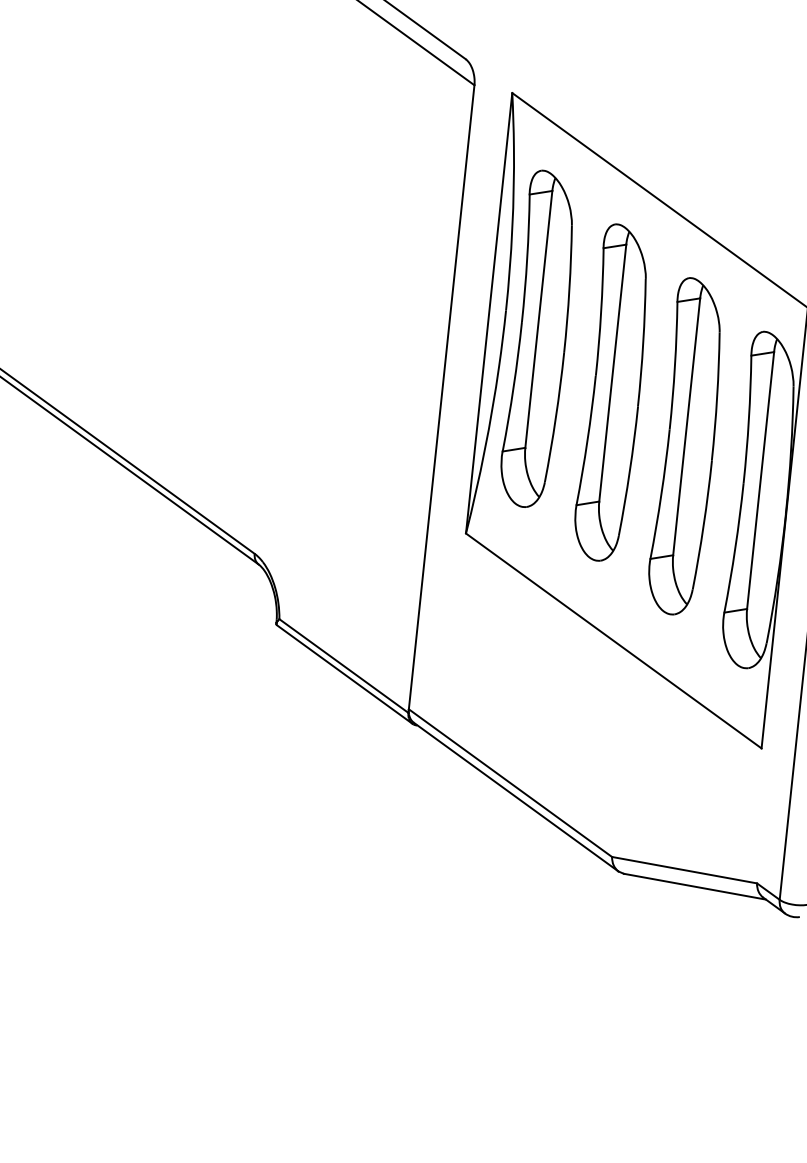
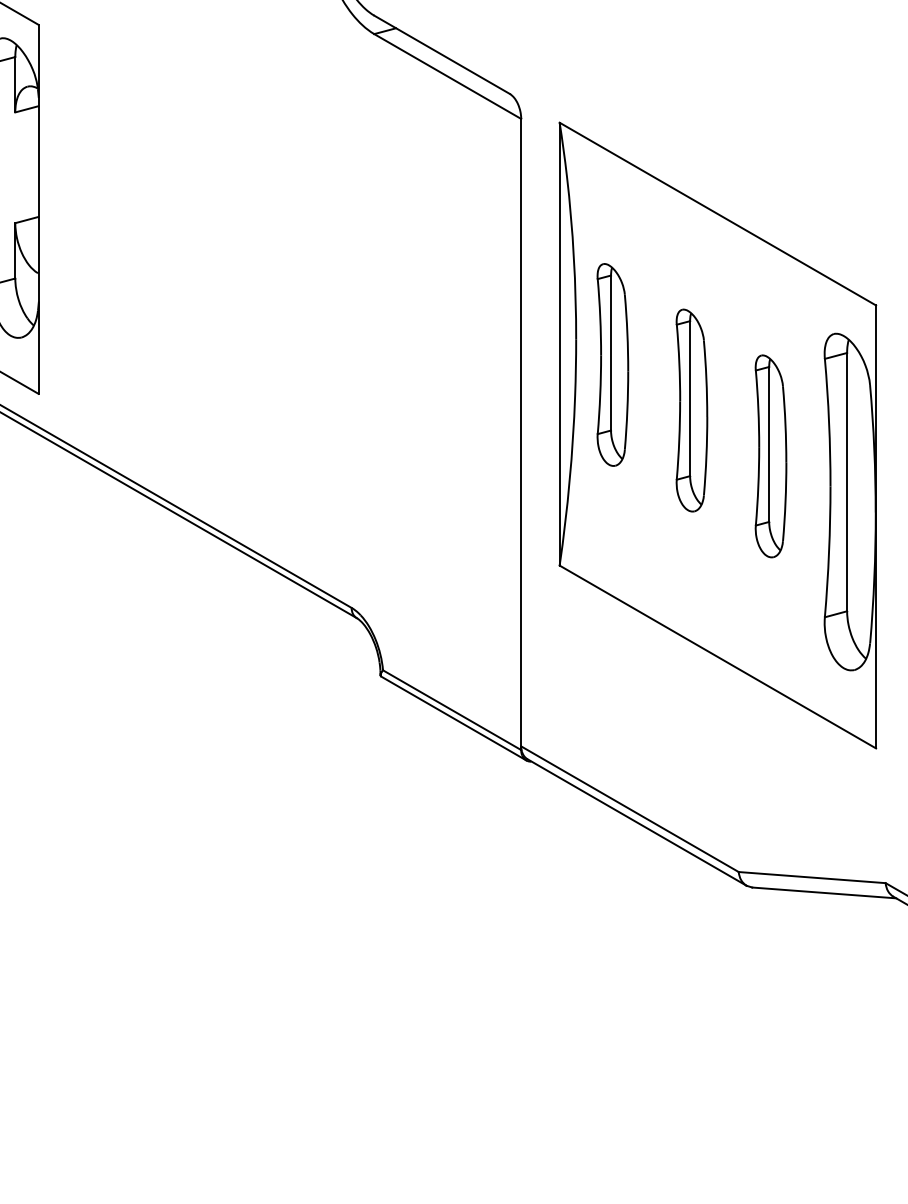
part: (539, 339) -> (612, 364), size x0.6
part: (613, 393) -> (691, 410), size x0.6
part: (687, 447) -> (770, 456), size x0.6

